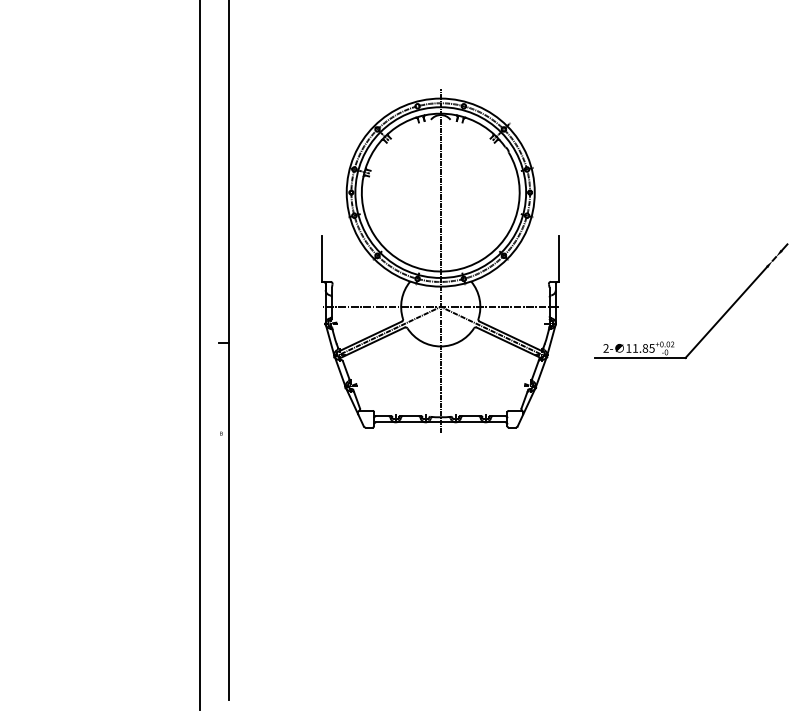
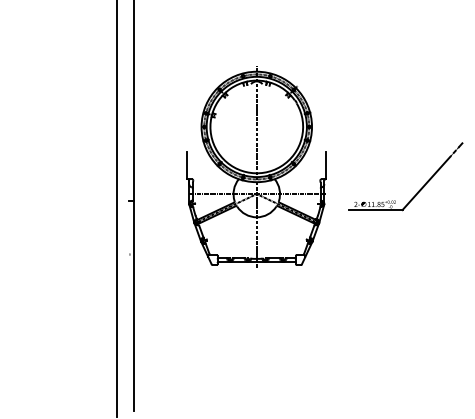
part: (440, 259) -> (256, 166), moved

